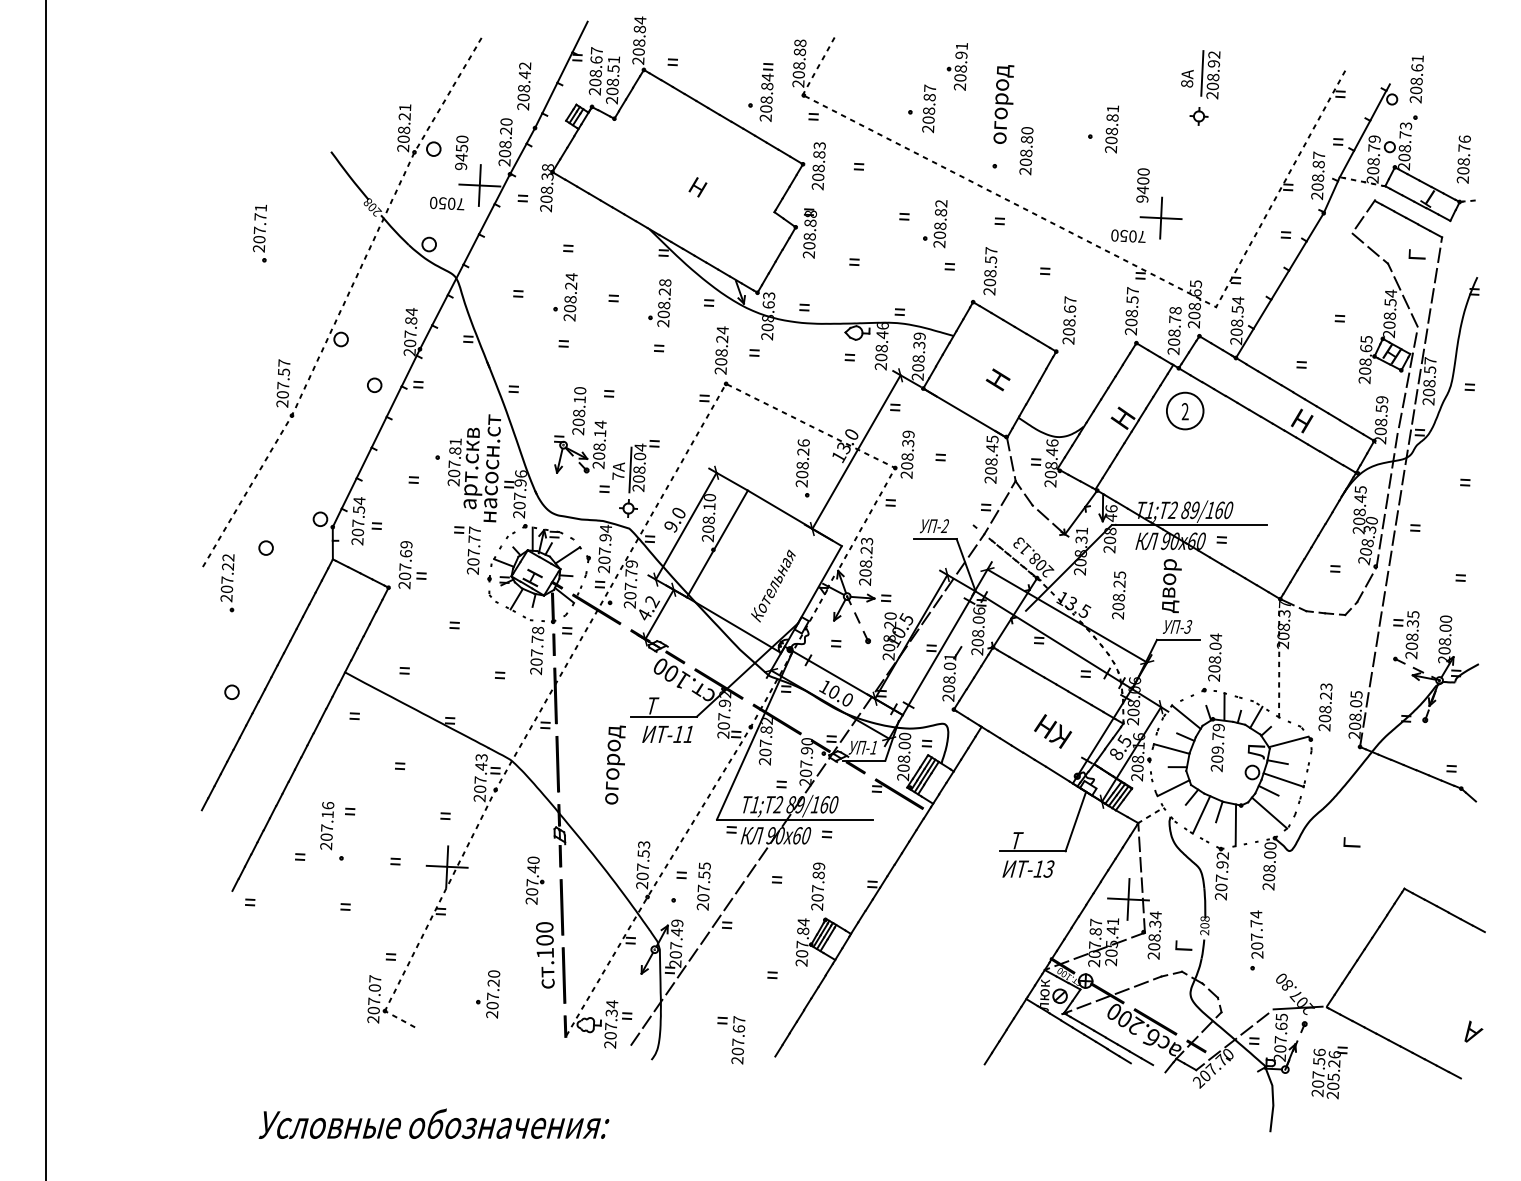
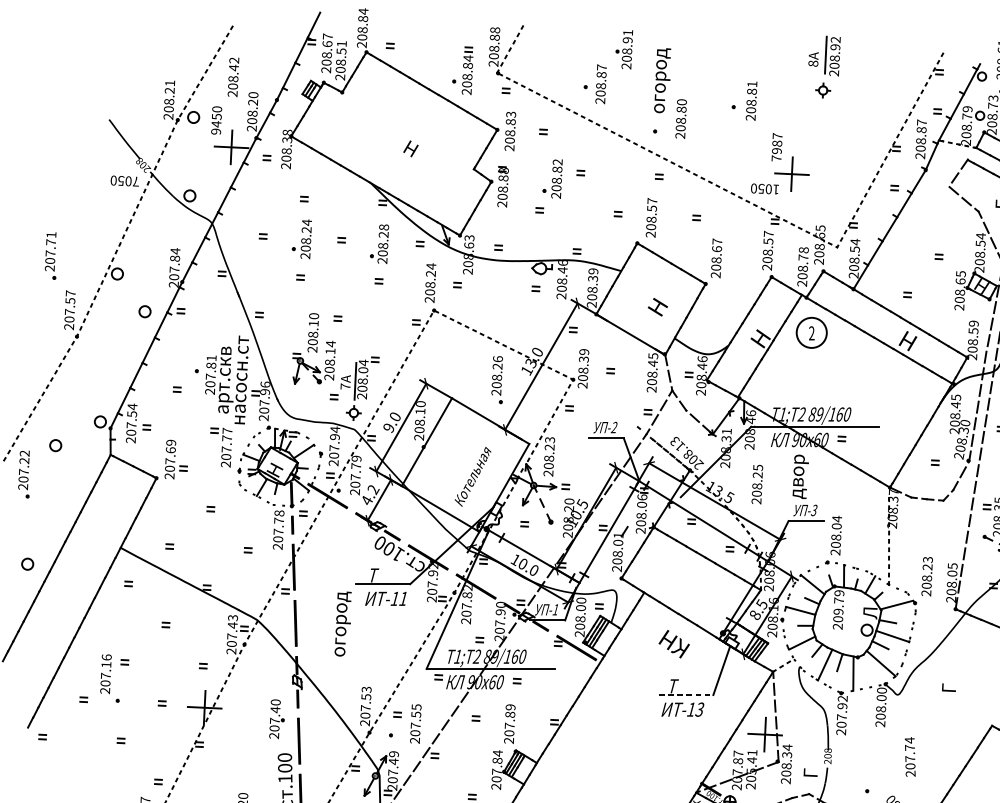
text: (524, 86) -> (233, 77), moved
text: (1142, 185) -> (776, 147), 9400 -> 7987
text: (447, 203) -> (125, 181), moved
part: (935, 224) -> (552, 179), moved
part: (259, 233) -> (50, 255), moved
text: (1141, 236) -> (775, 189), 7050 -> 1050
text: (1053, 731) -> (674, 644), moved
line: (1032, 851) -> (686, 695), solid -> dashed
text: (1256, 934) -> (909, 756), moved

